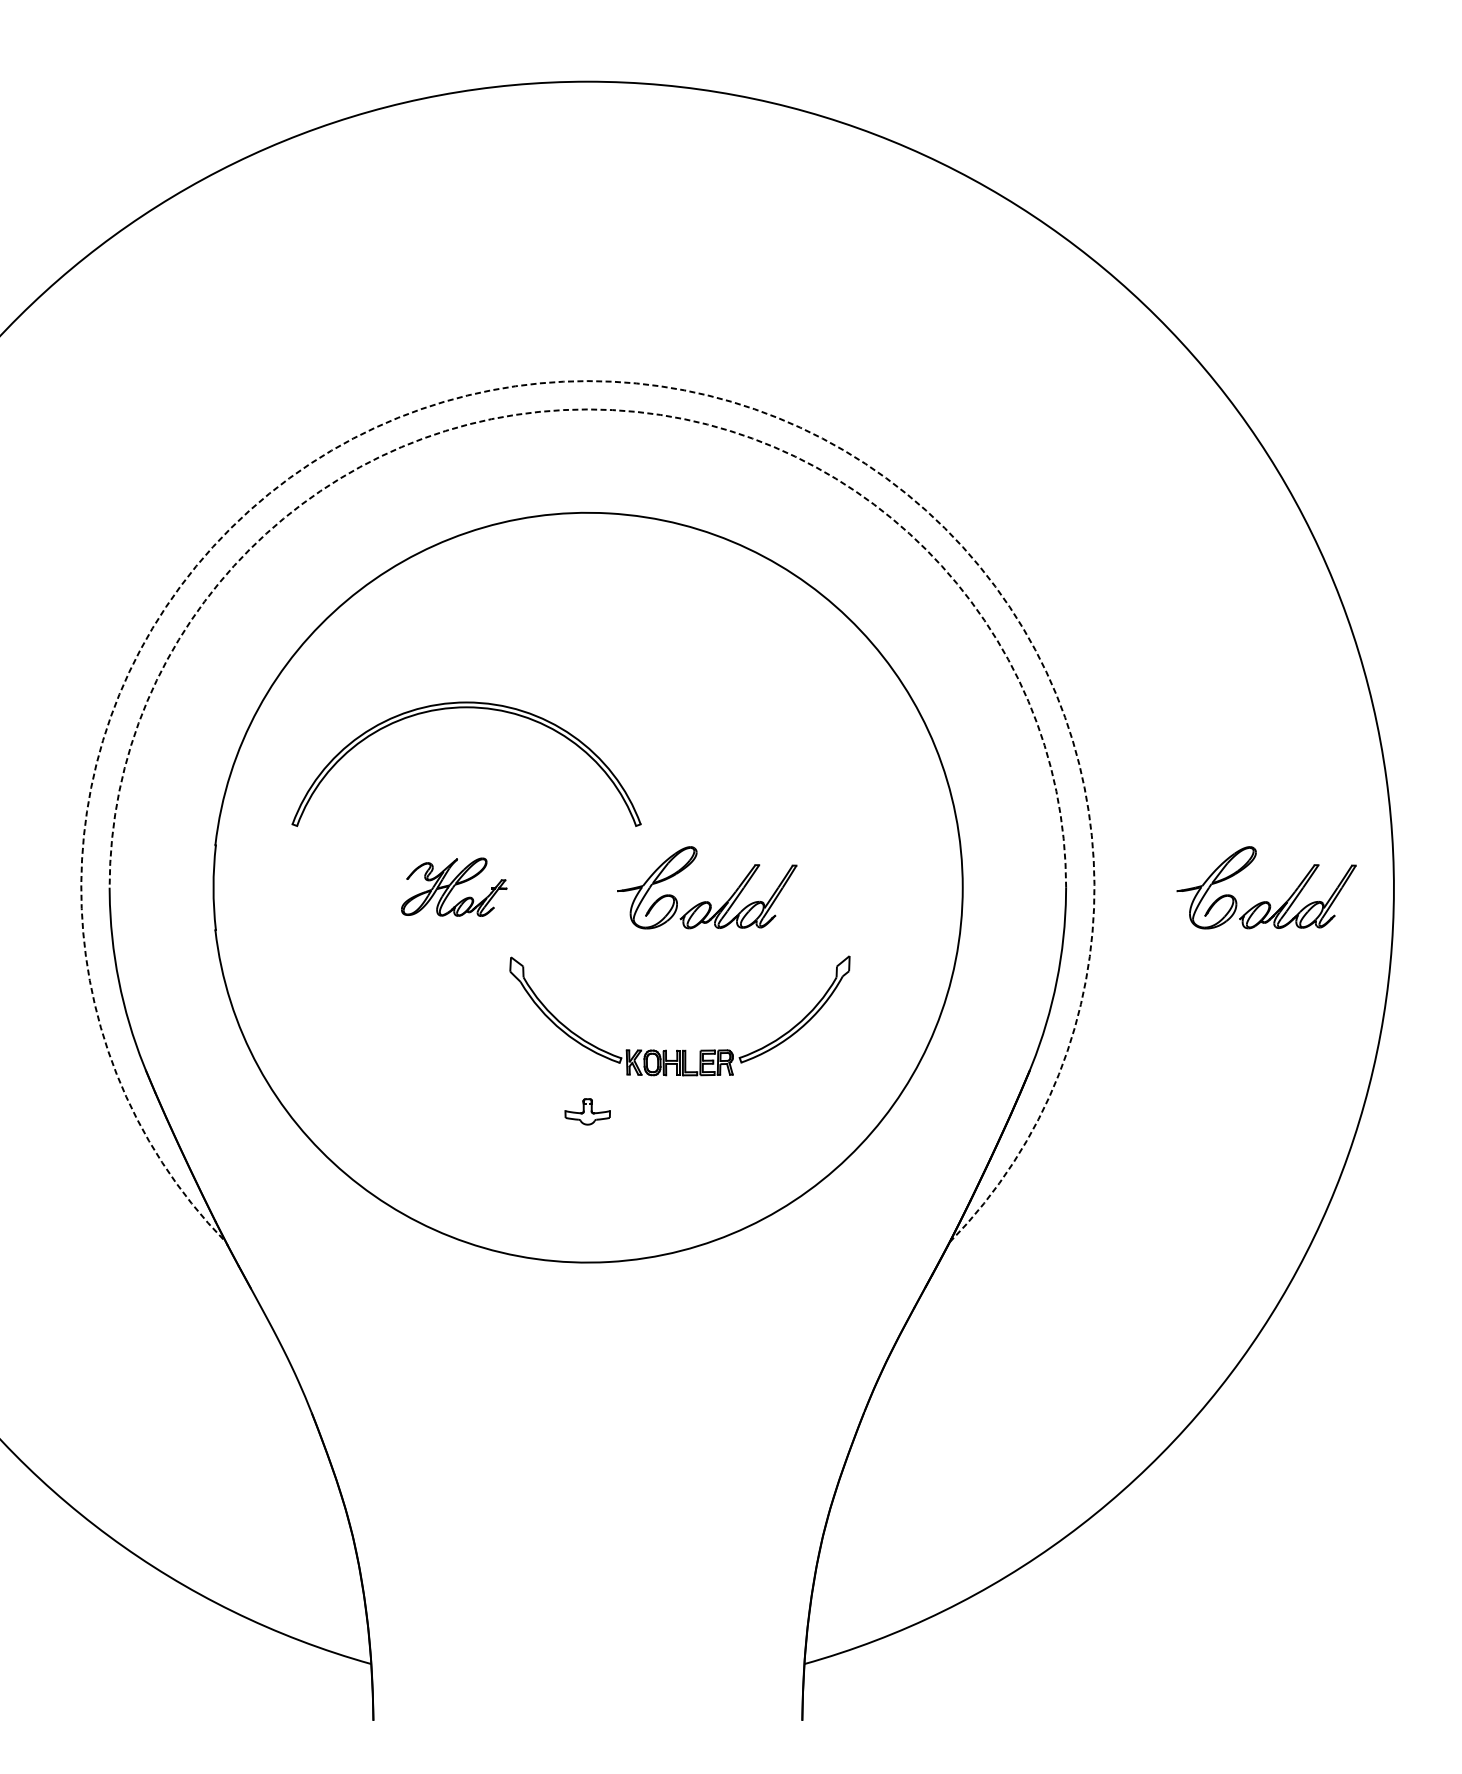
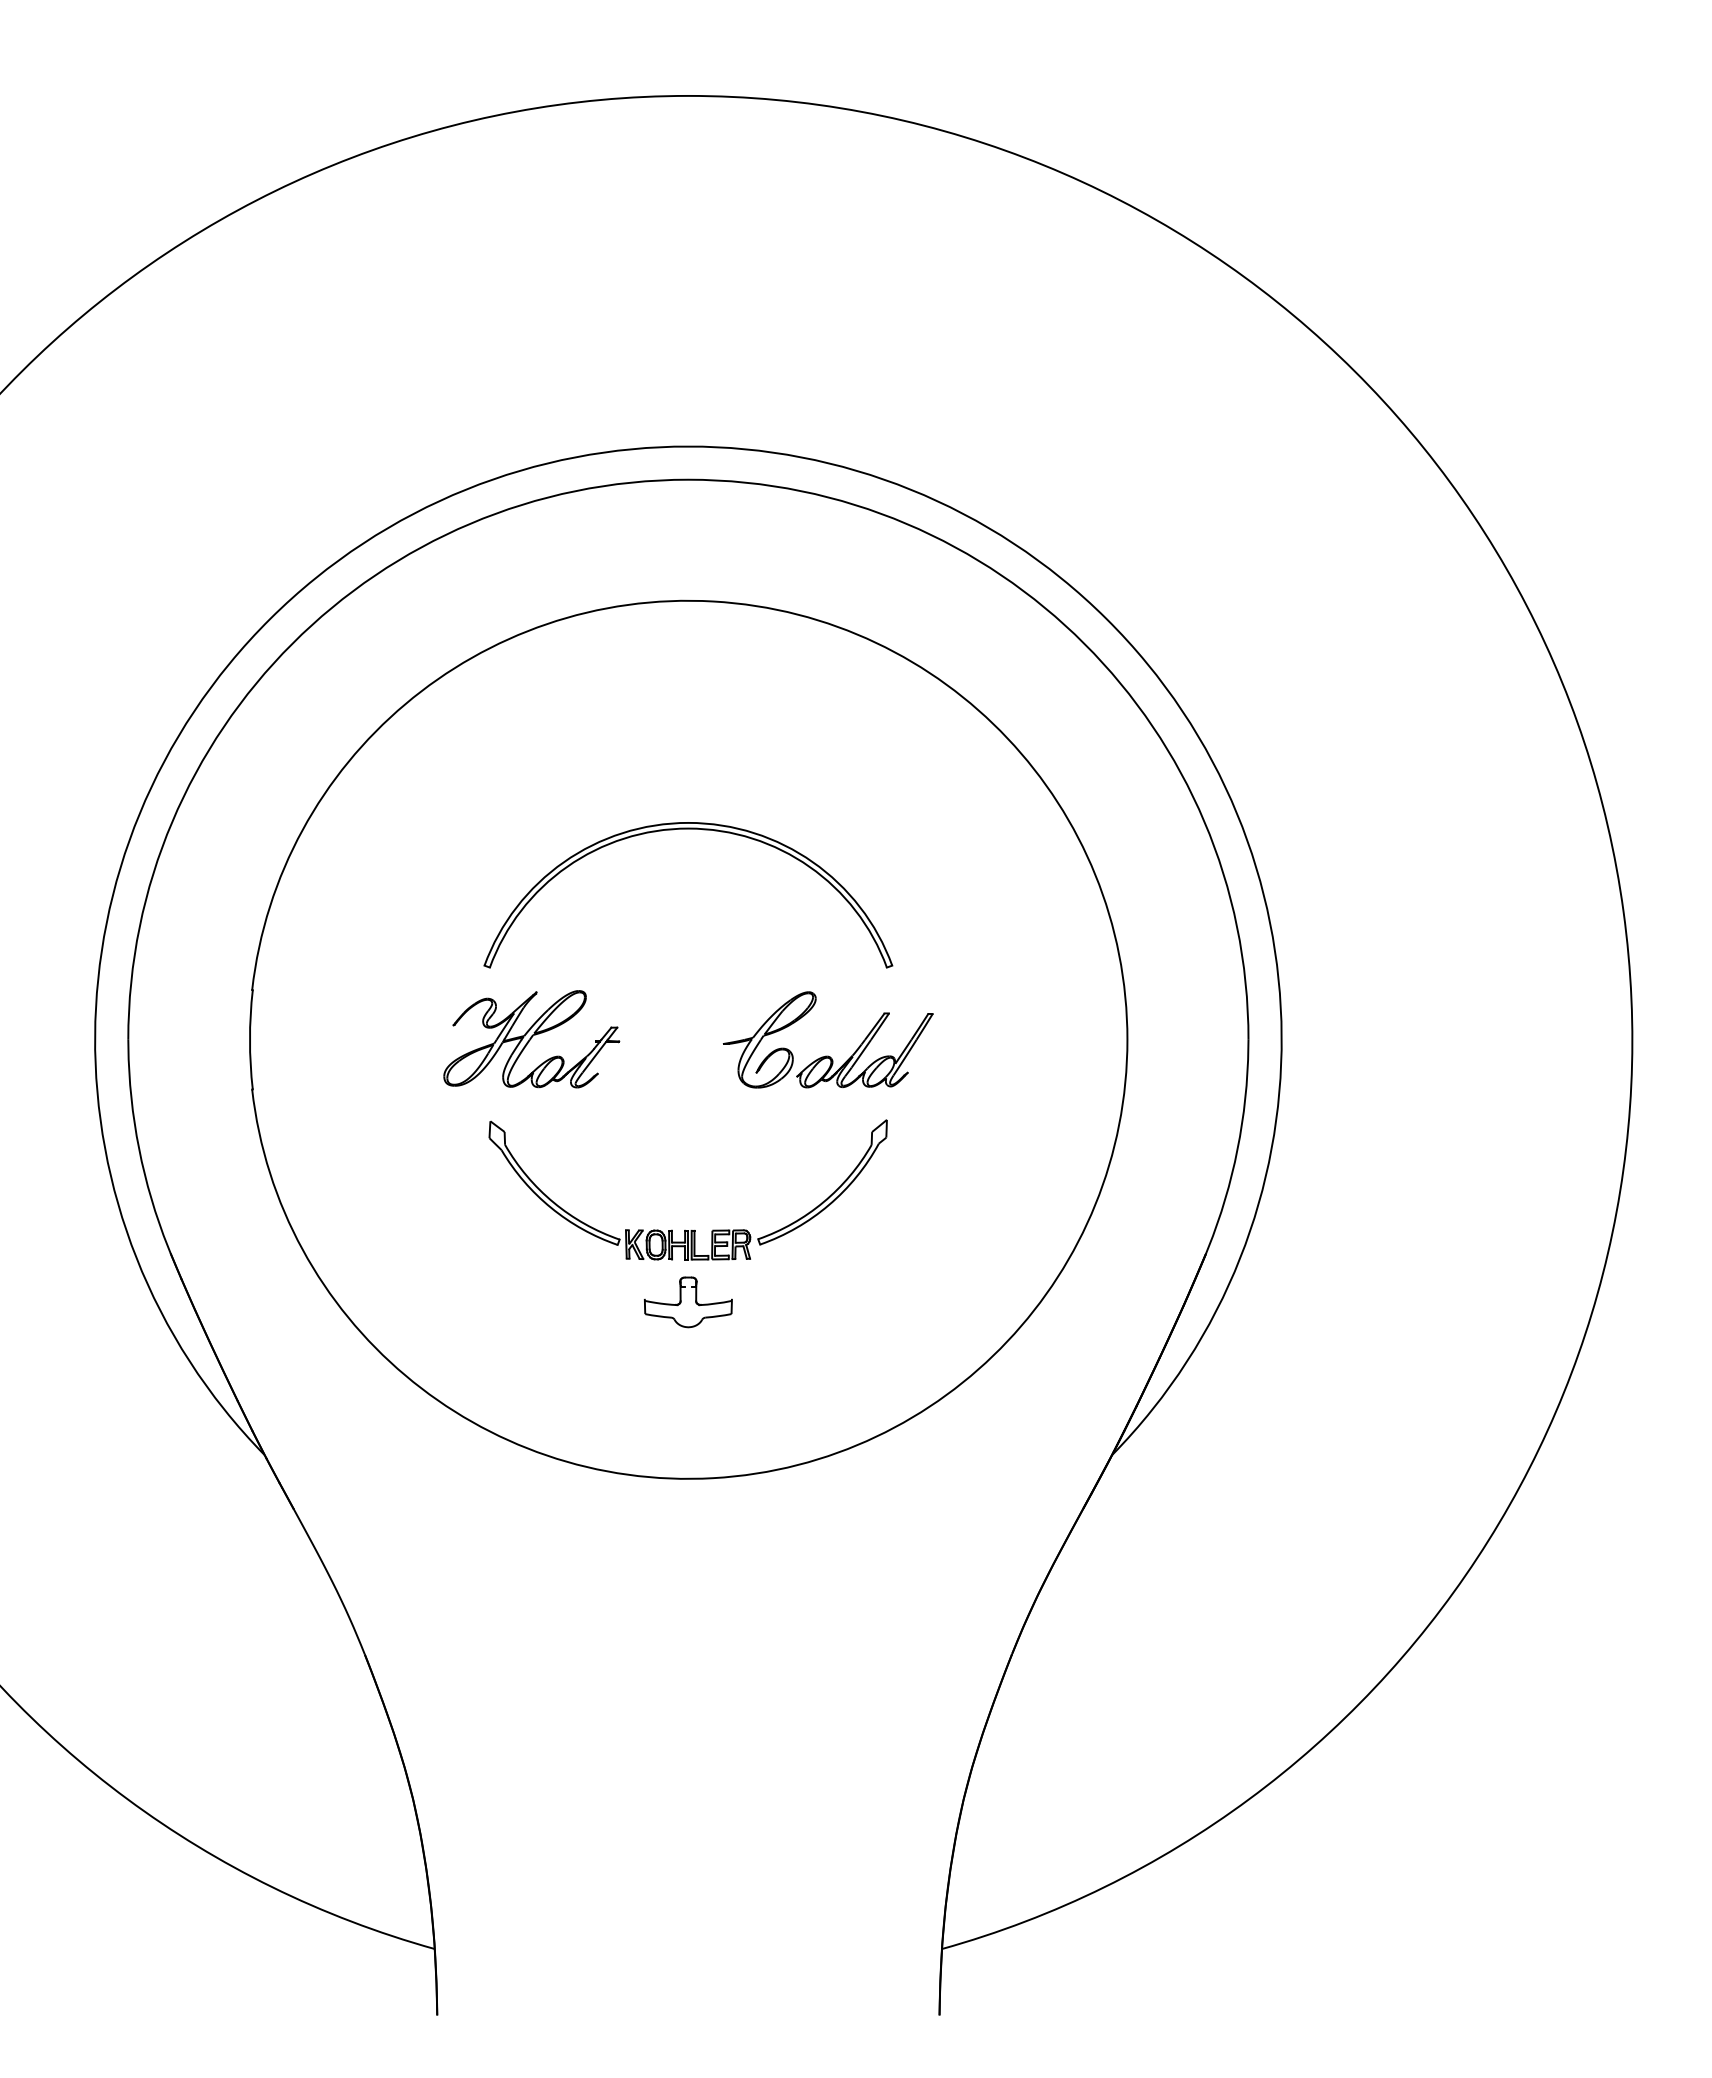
arc: (587, 381) -> (688, 446), dashed -> solid
arc: (587, 409) -> (688, 479), dashed -> solid
part: (466, 708) -> (688, 829), moved
part: (453, 887) -> (531, 1039), size x1.43
part: (1266, 901) -> (1483, 1055), removed
part: (677, 1049) -> (685, 1229), moved
part: (587, 1112) -> (687, 1302), size x1.67

